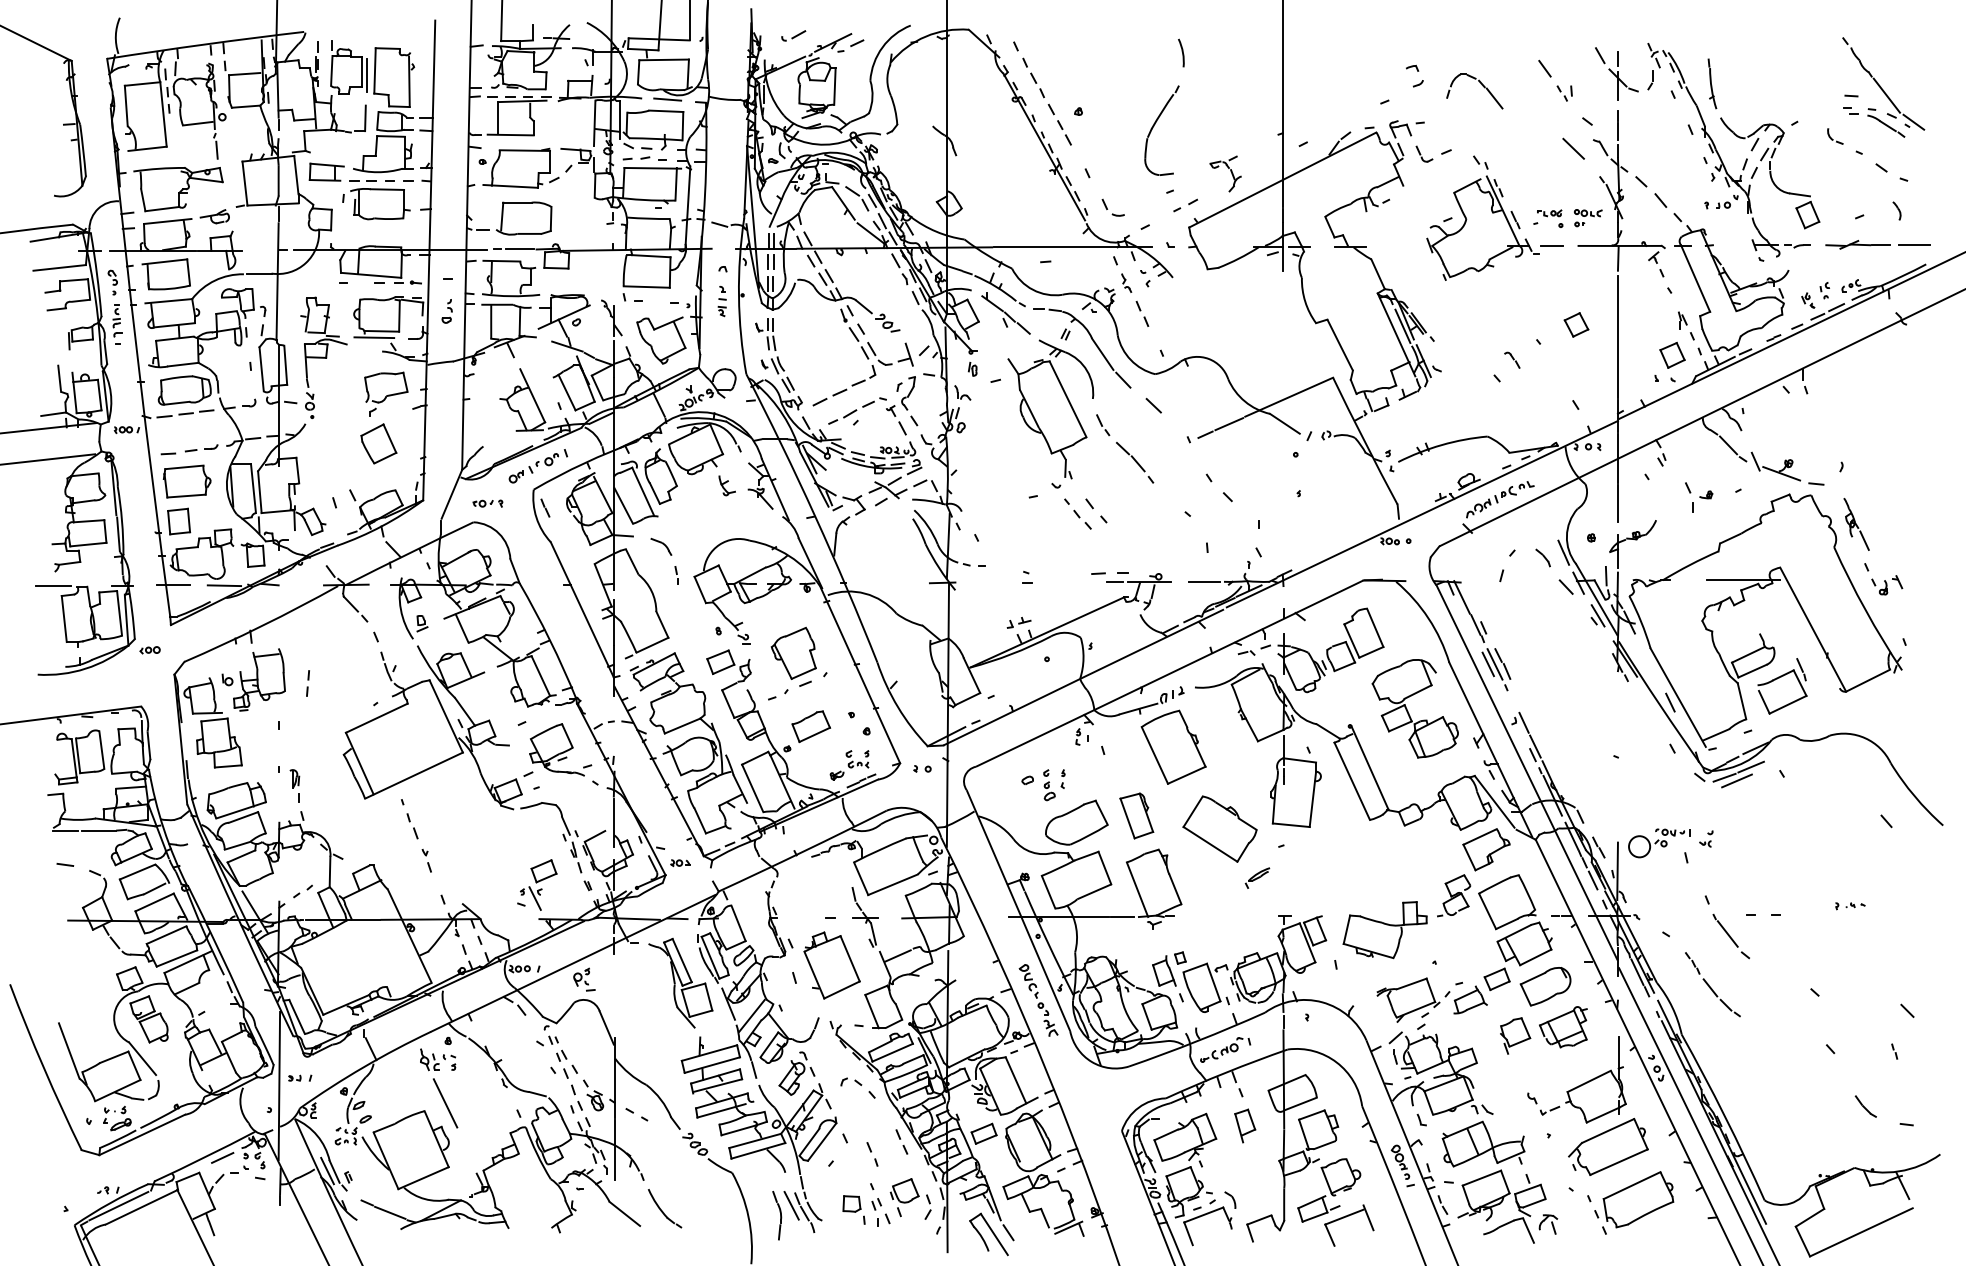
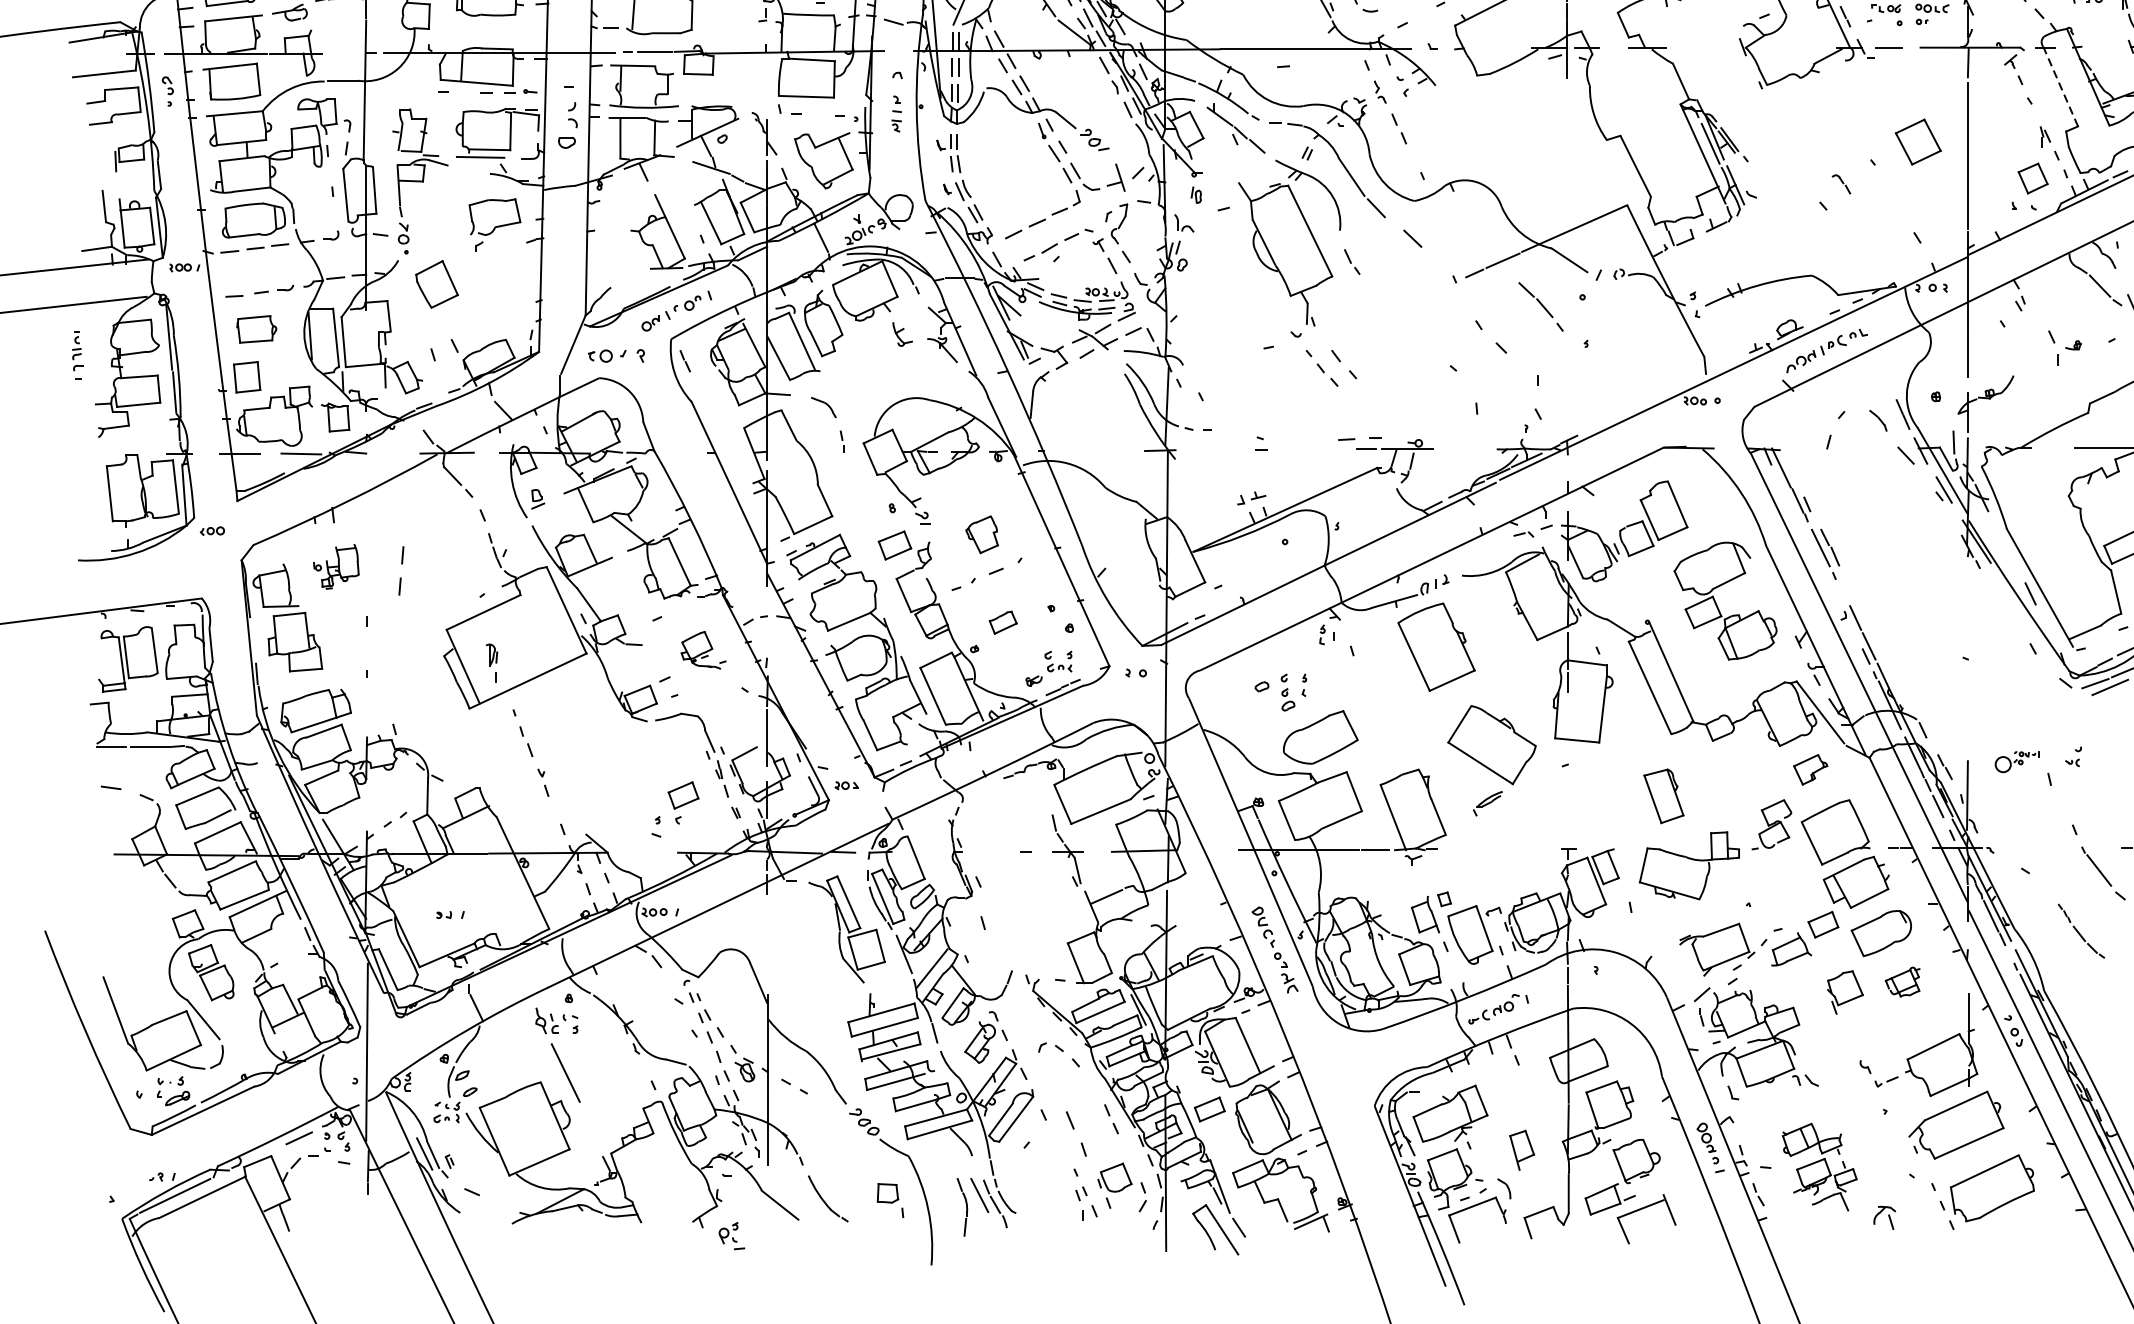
line: (1695, 278) -> (2060, 86), solid -> dashed
part: (446, 311) -> (566, 126), size x1.6
part: (117, 324) -> (77, 355), moved
part: (1576, 324) -> (1918, 141), size x1.6
part: (378, 443) -> (436, 283), moved
part: (1135, 462) -> (1541, 306), moved
part: (186, 481) -> (256, 329), size x0.7
part: (487, 503) -> (615, 355), size x1.6
line: (1203, 581) -> (1472, 448), removed
line: (53, 586) -> (96, 454), removed
part: (793, 652) -> (981, 533), size x0.6
line: (1487, 664) -> (1811, 548), removed
part: (253, 679) -> (336, 566), size x0.6
part: (307, 683) -> (400, 570), size x1.6
part: (811, 726) -> (1003, 622), size x0.6
part: (560, 749) -> (703, 649), size x0.6
part: (294, 785) -> (491, 663), moved
part: (1136, 815) -> (1663, 795), moved
part: (1659, 843) -> (2017, 762), size x0.6
part: (1486, 849) -> (1810, 769), size x0.6
part: (1257, 877) -> (1487, 802), moved
line: (534, 898) -> (672, 828), removed
part: (831, 965) -> (1027, 908), removed
part: (584, 979) -> (731, 1235), moved
part: (1712, 984) -> (2080, 930), size x0.7
part: (1563, 1027) -> (1902, 982), size x0.6
part: (300, 1077) -> (450, 914), moved
part: (1245, 1125) -> (1522, 1149), moved
part: (872, 1154) -> (1076, 1134), size x1.6
part: (1493, 1181) -> (1819, 1166), size x0.6
part: (853, 1209) -> (889, 1199), moved
line: (390, 1212) -> (499, 1203), removed

